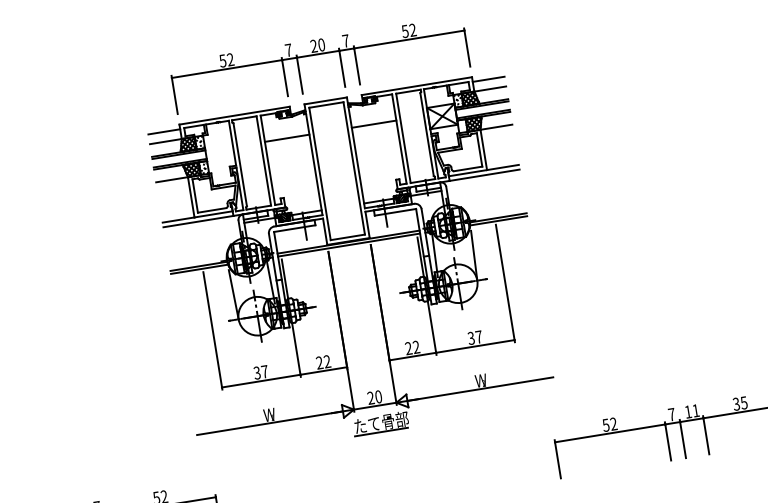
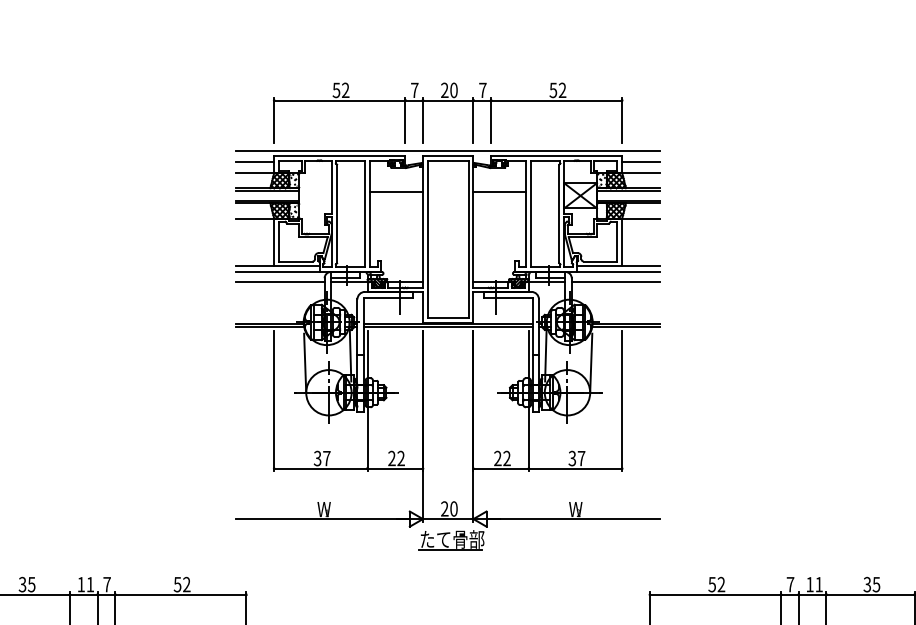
line: (325, 96) -> (448, 150), added
line: (483, 184) -> (615, 282), added
line: (201, 230) -> (280, 282), added

